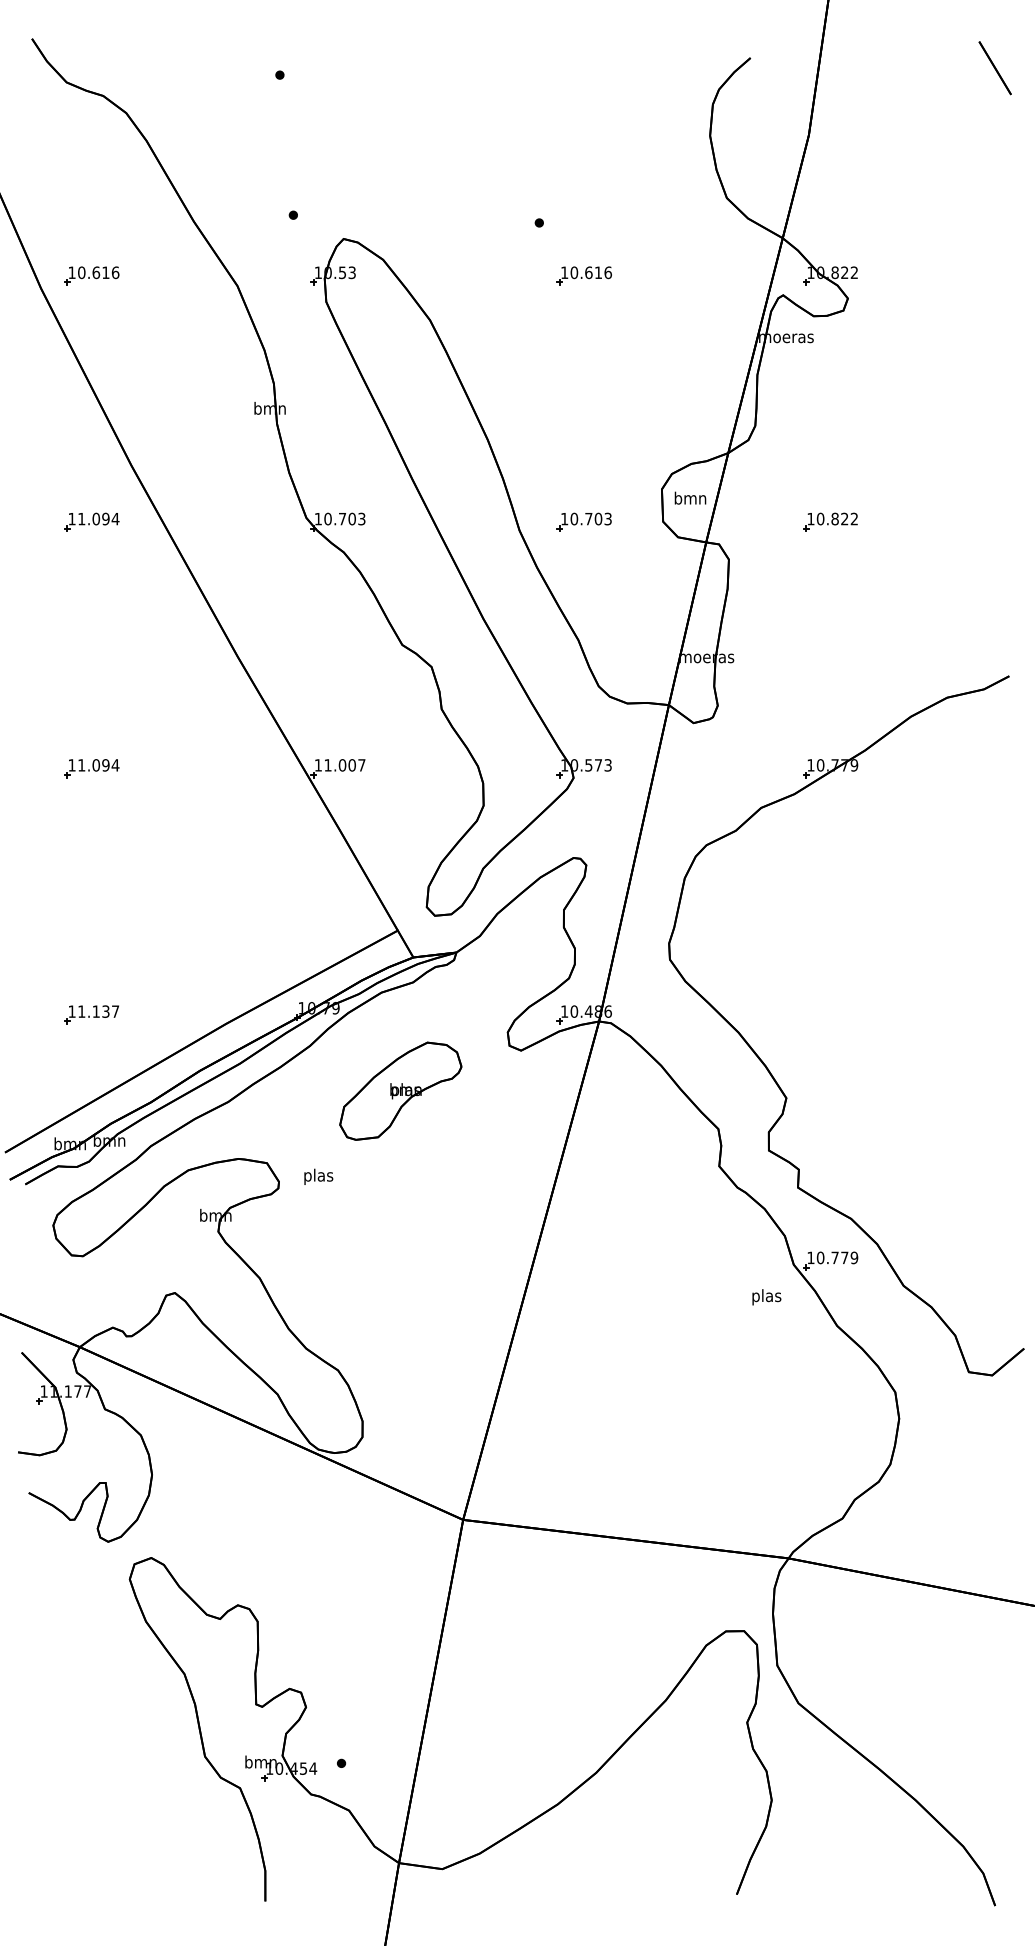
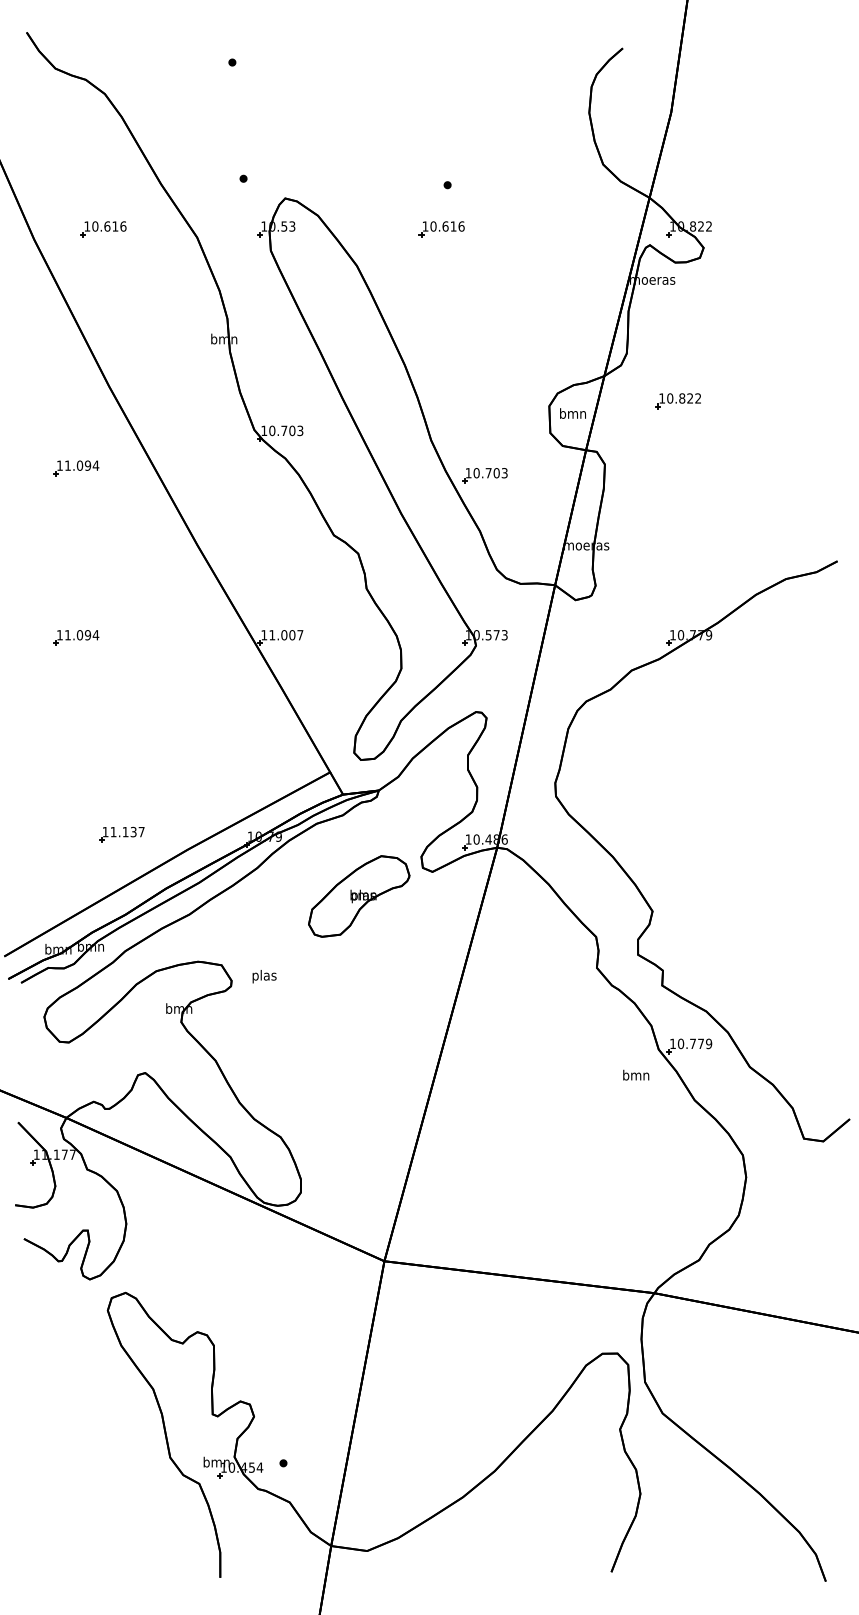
line: (994, 68) -> (825, 57), removed
part: (91, 275) -> (103, 228), moved
part: (583, 275) -> (441, 228), moved
part: (91, 521) -> (76, 467), moved
part: (583, 521) -> (484, 475), moved
part: (830, 521) -> (678, 400), moved
part: (91, 1014) -> (121, 834), moved
part: (400, 1090) -> (358, 895), moved
text: (766, 1297) -> (636, 1076), plas -> bmn

